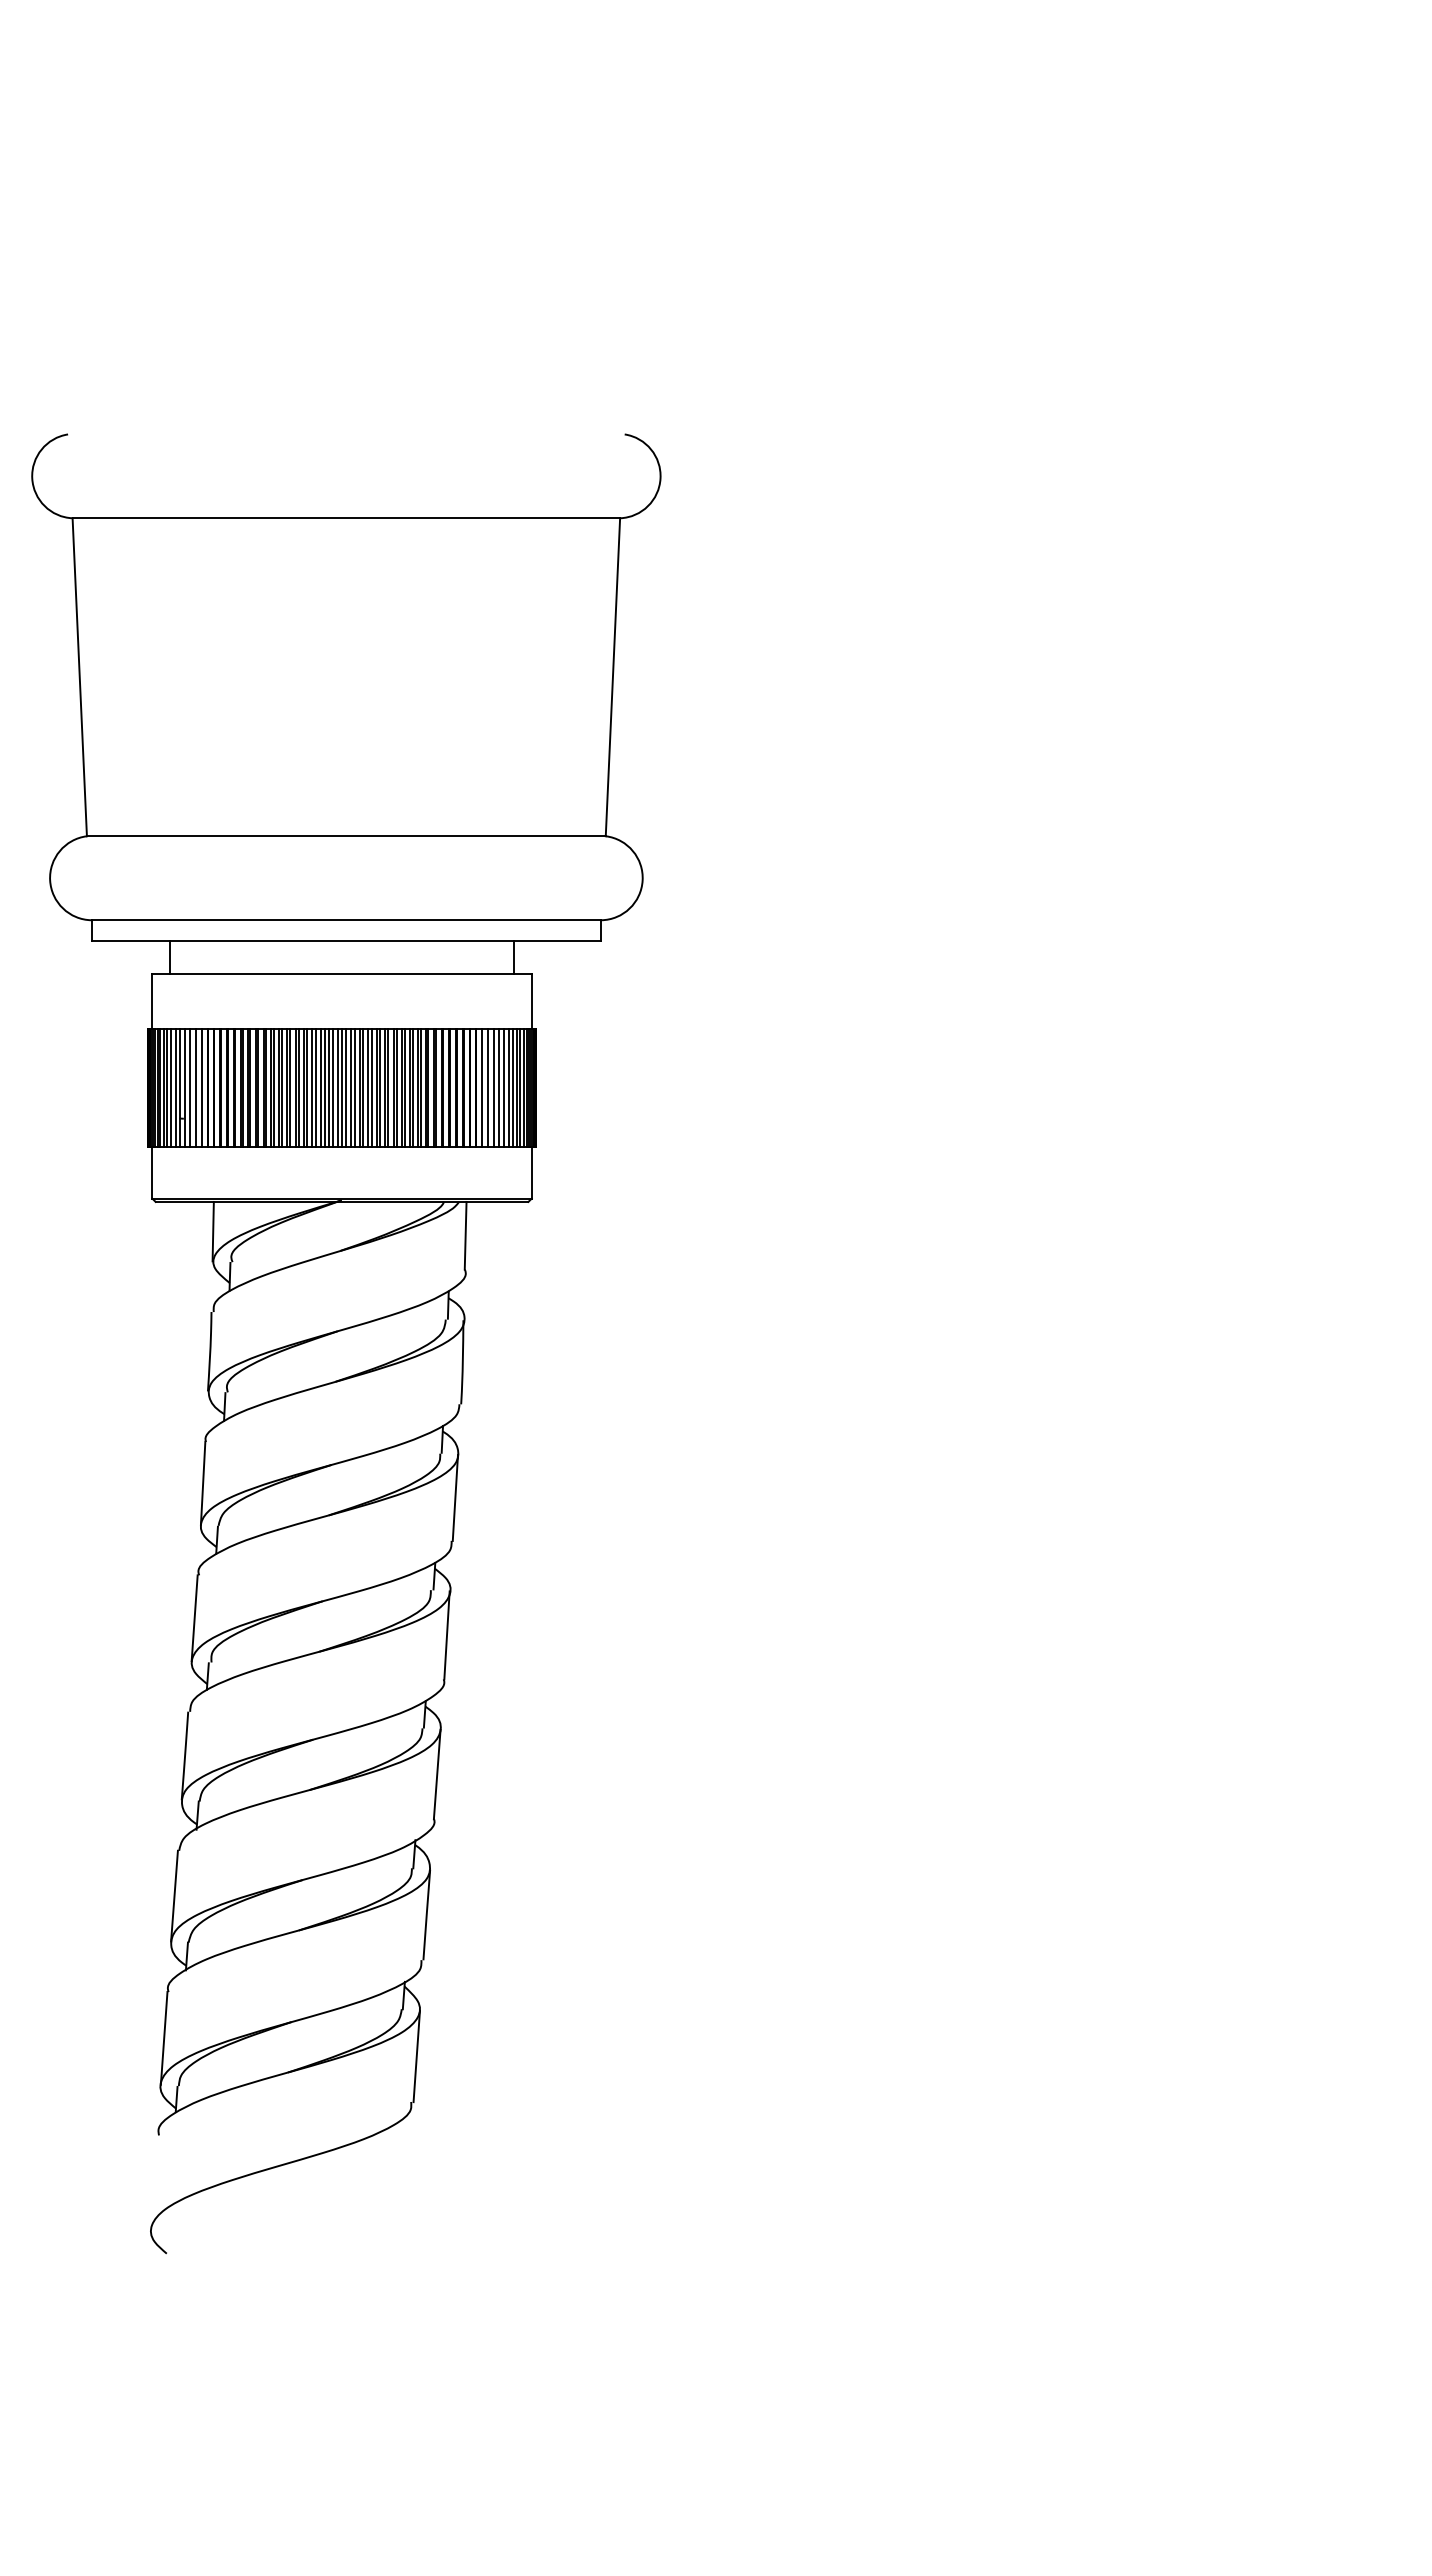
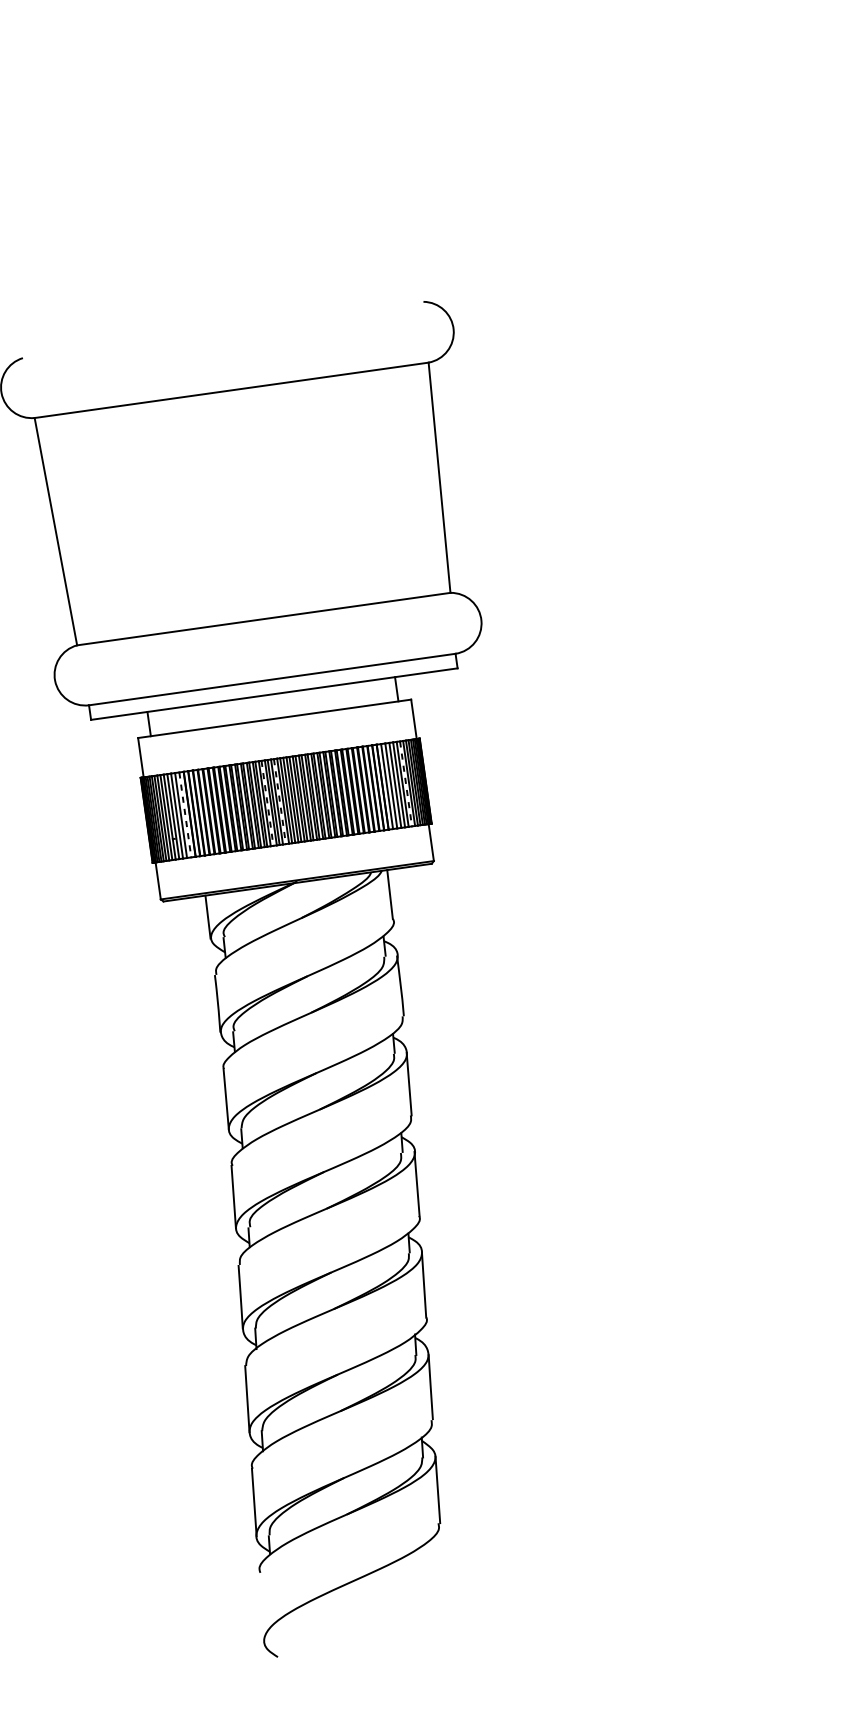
line: (201, 1088) -> (185, 815), solid -> dashed
line: (316, 1088) -> (267, 803), solid -> dashed
line: (333, 1088) -> (280, 801), solid -> dashed
line: (508, 1088) -> (405, 784), solid -> dashed

